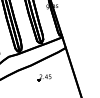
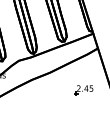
part: (44, 77) -> (83, 89), moved

